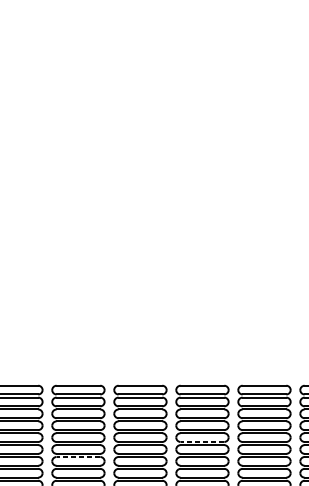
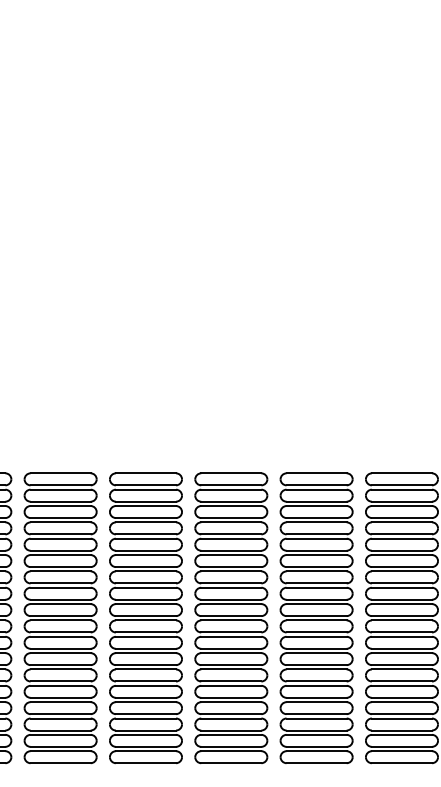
line: (202, 441) -> (316, 550), dashed -> solid
line: (78, 457) -> (145, 571), dashed -> solid

